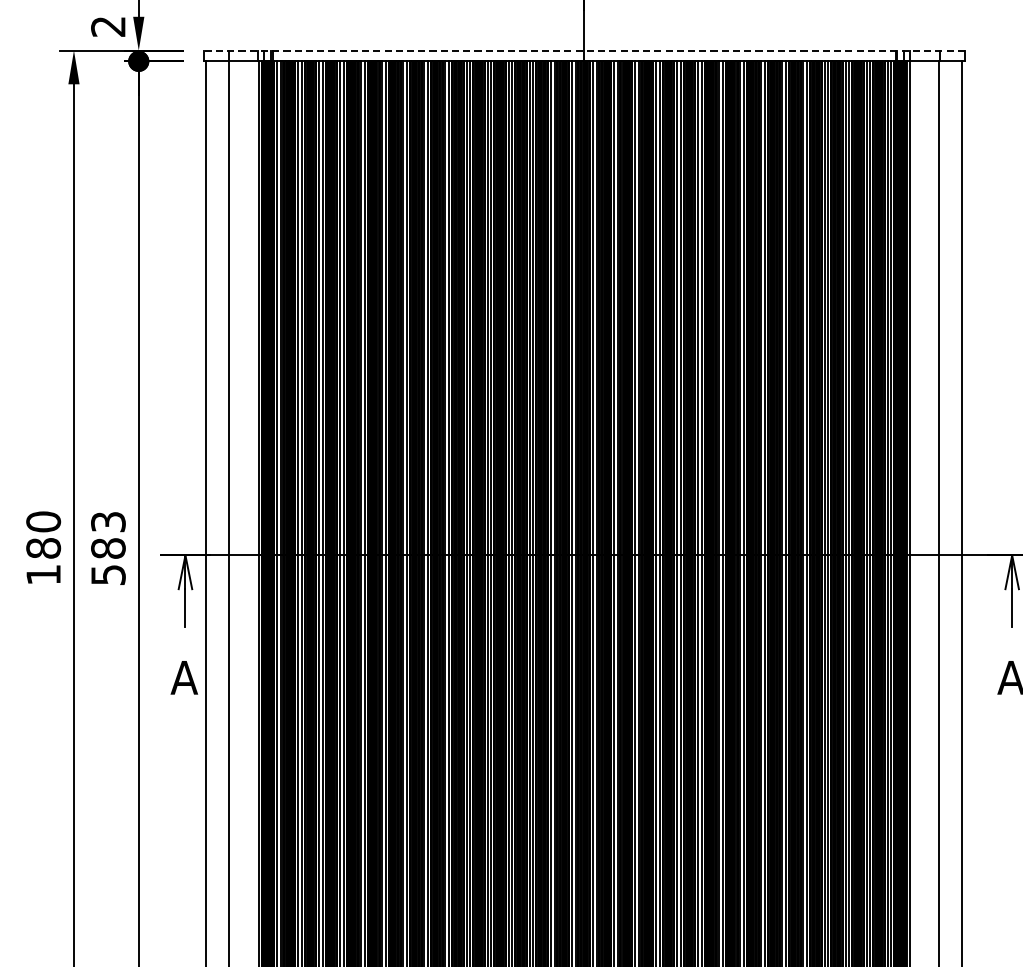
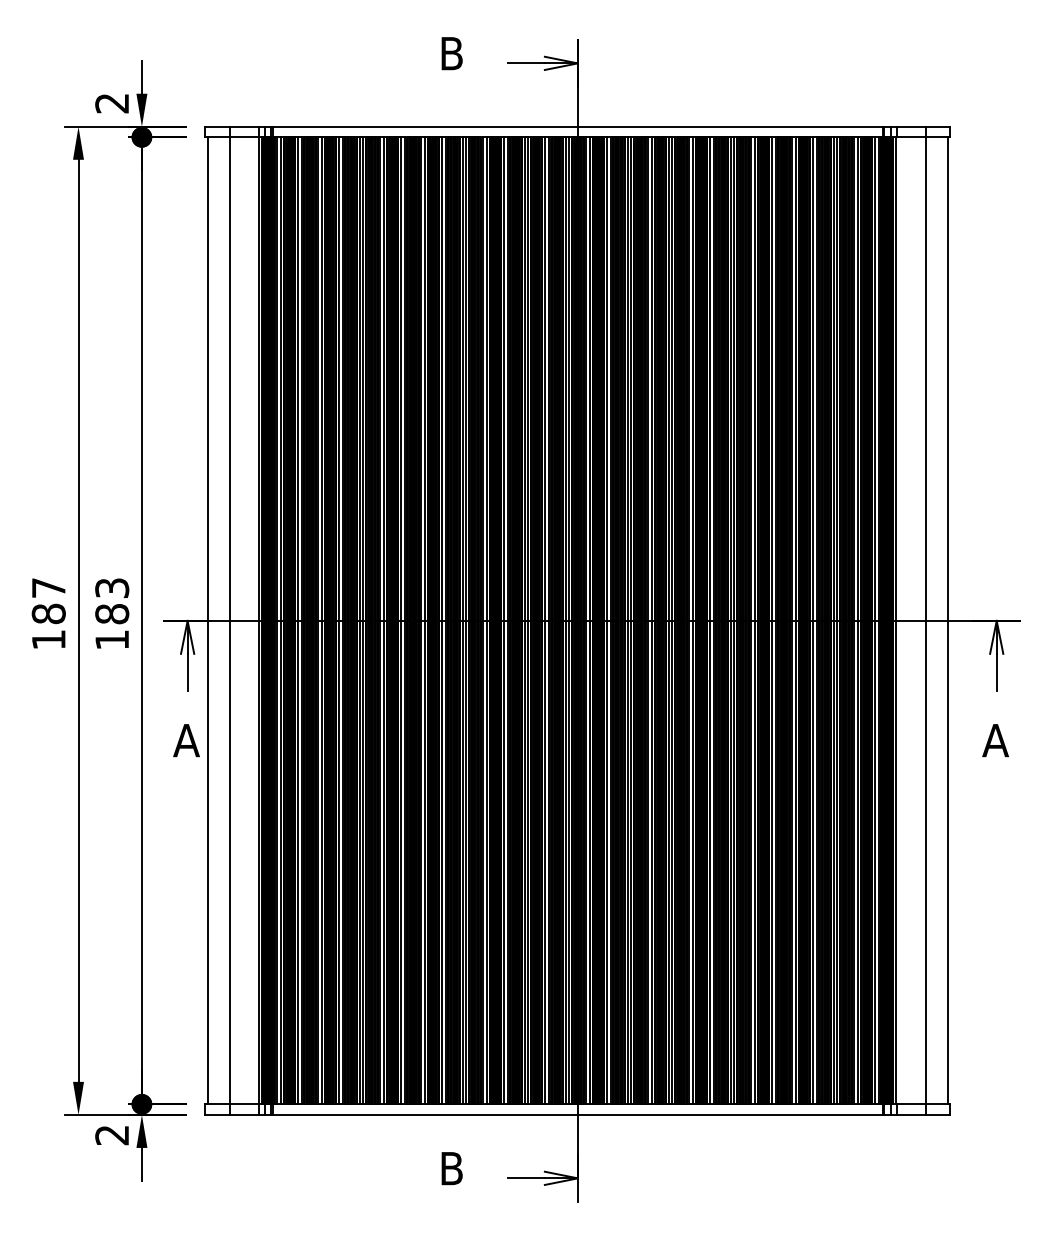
line: (583, 50) -> (577, 126), dashed -> solid
text: (43, 521) -> (48, 587), 180 -> 187
text: (108, 574) -> (112, 639), 583 -> 183

